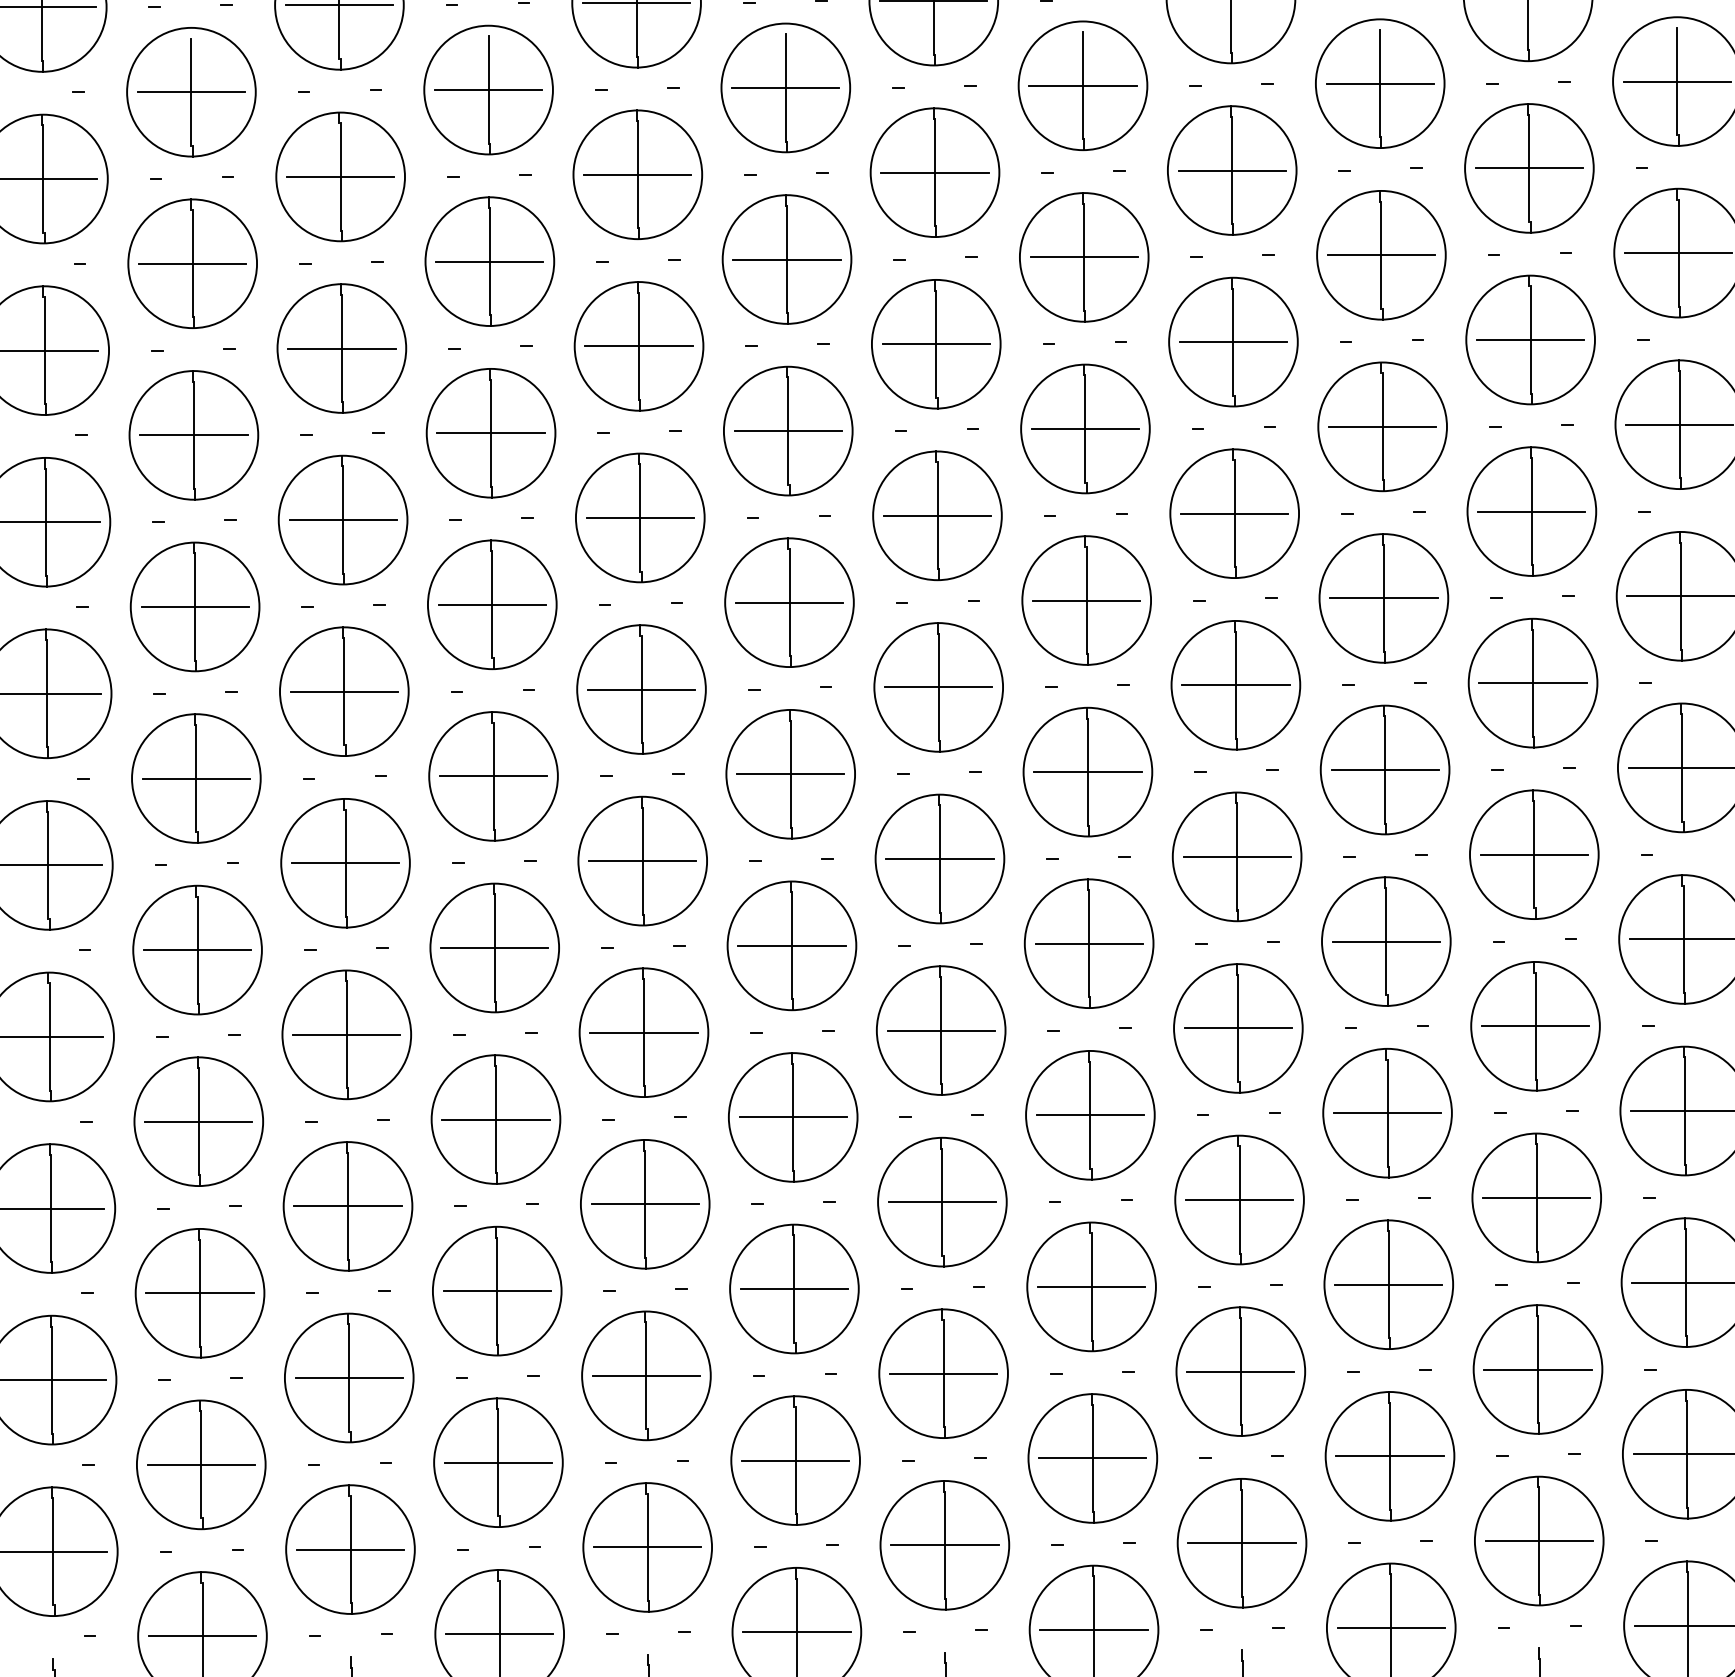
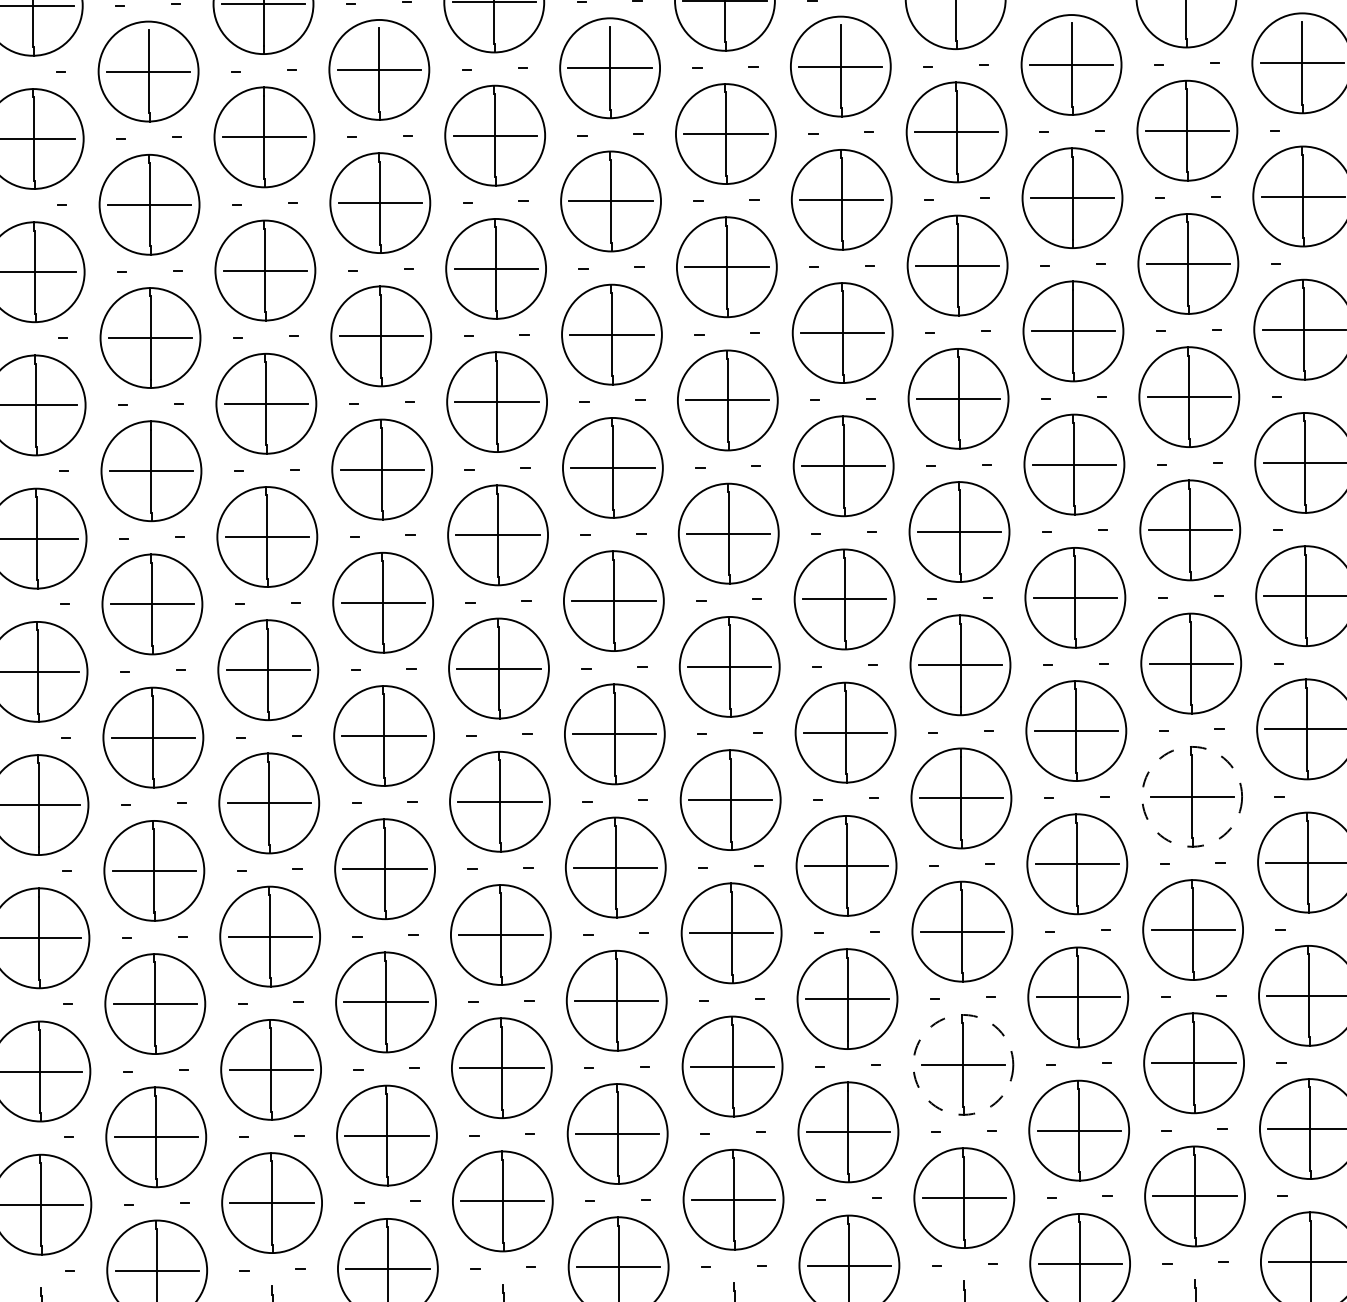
circle: (1535, 1025) -> (1192, 796), solid -> dashed
circle: (1241, 1371) -> (963, 1064), solid -> dashed

